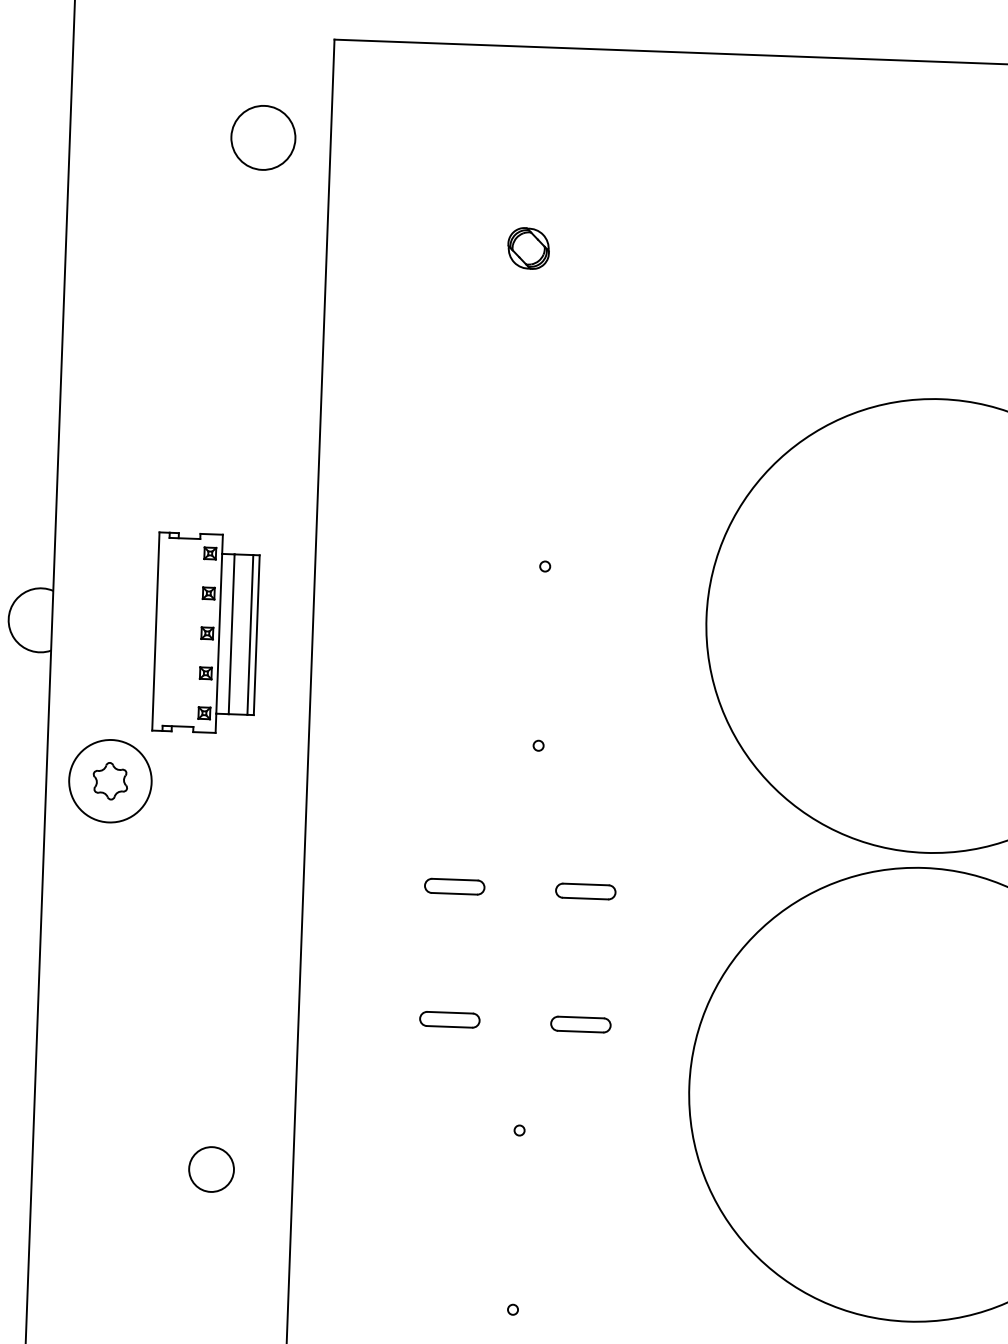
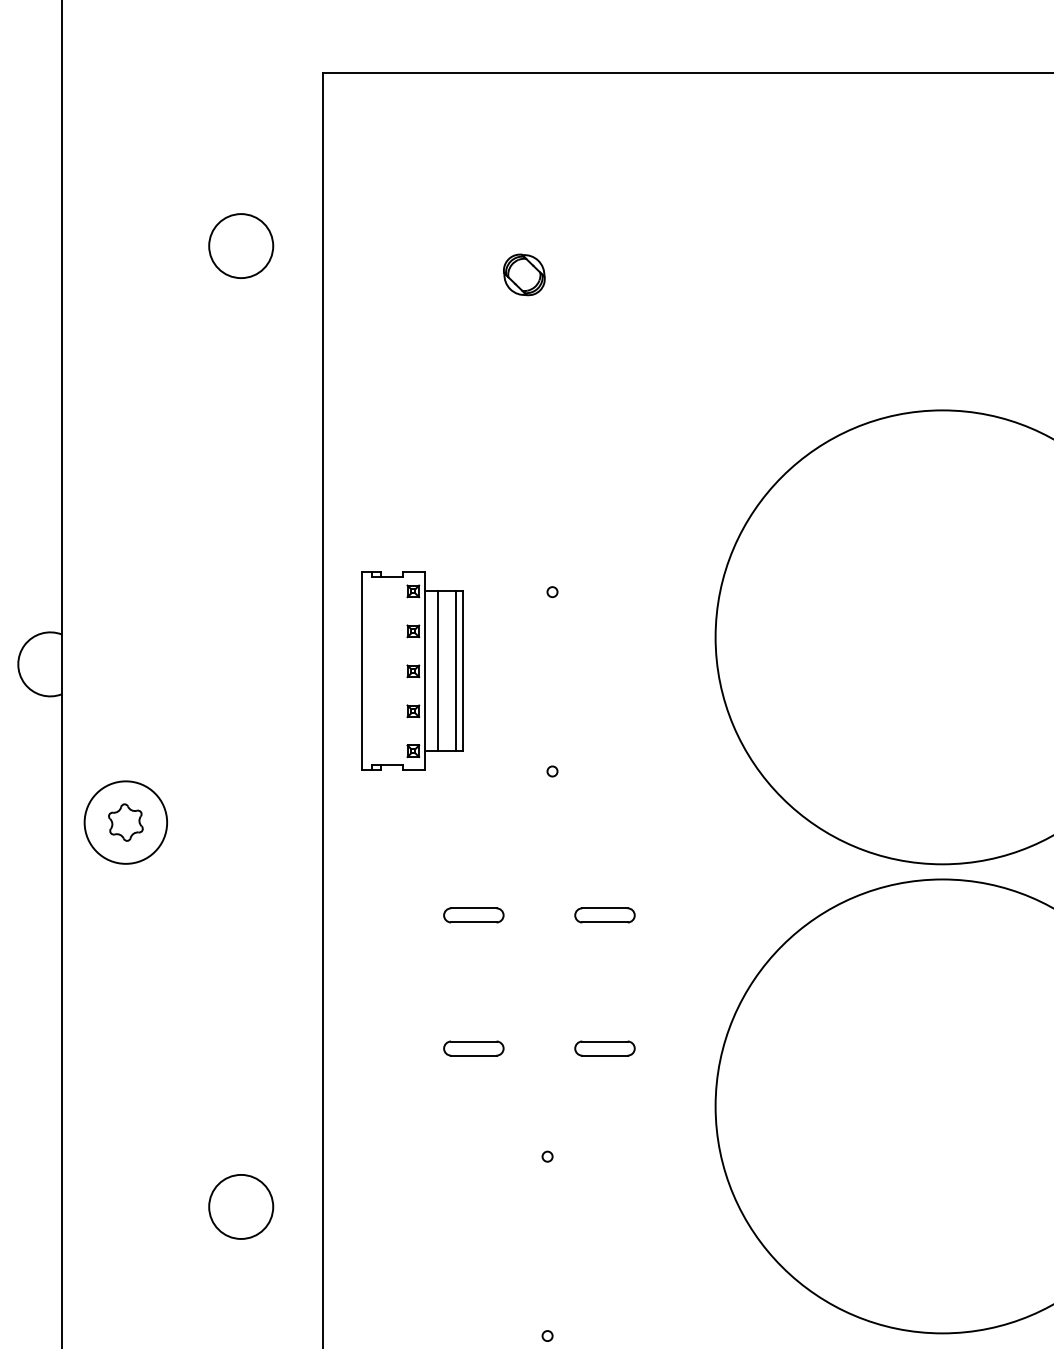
circle: (263, 137) -> (241, 245), moved
part: (206, 632) -> (412, 670), moved
circle: (211, 1169) -> (241, 1206), size x1.43

